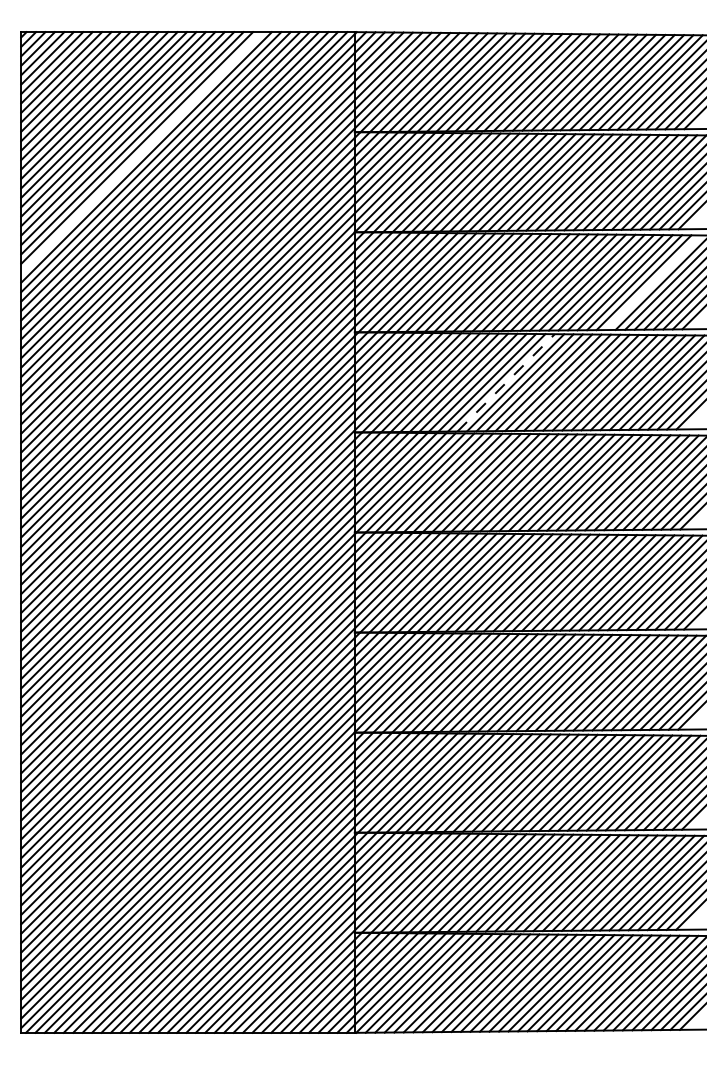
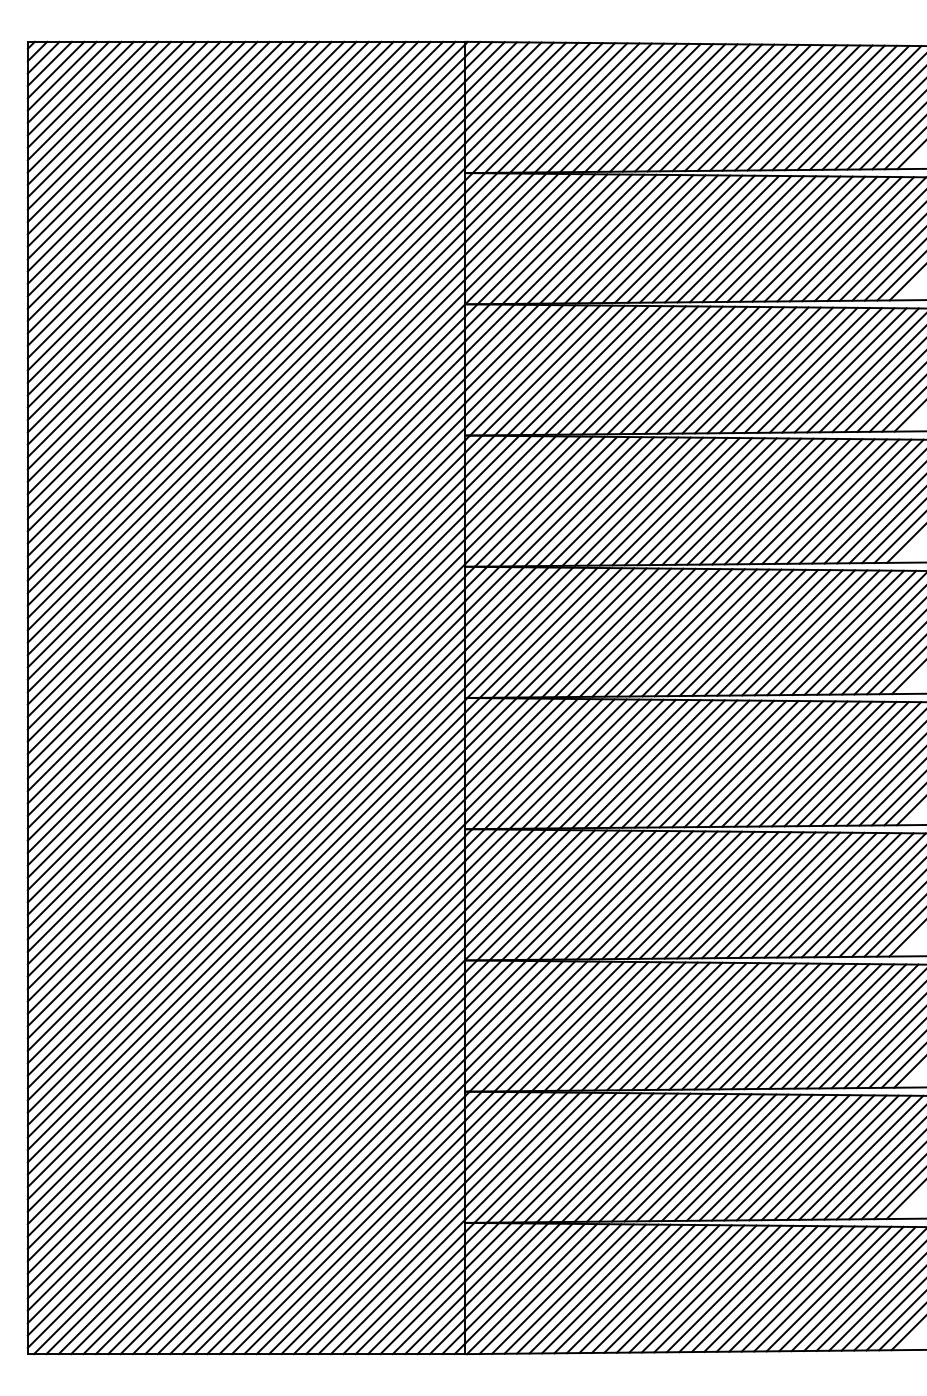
line: (141, 152) -> (185, 199), added
line: (653, 282) -> (856, 370), added
line: (506, 382) -> (664, 501), dashed -> solid

